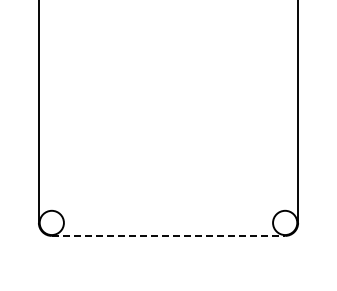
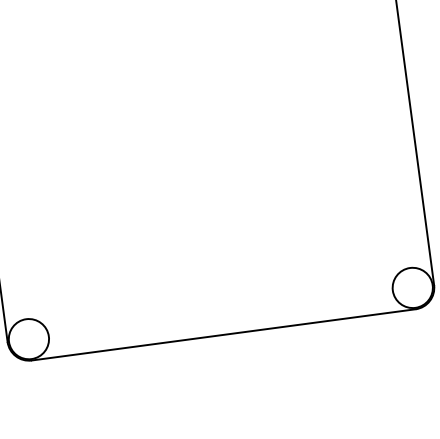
line: (168, 235) -> (223, 334), dashed -> solid

